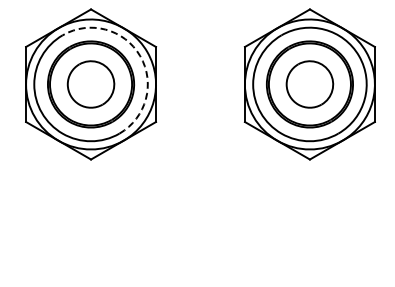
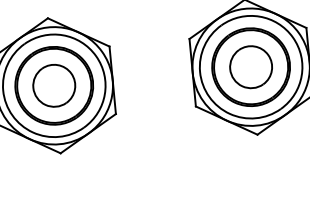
arc: (140, 56) -> (96, 56), dashed -> solid

